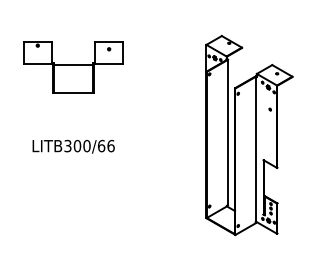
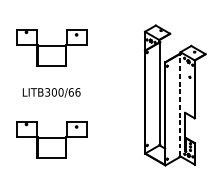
text: (73, 146) -> (51, 92), moved
line: (256, 149) -> (180, 105), solid -> dashed
part: (73, 198) -> (51, 139), added

